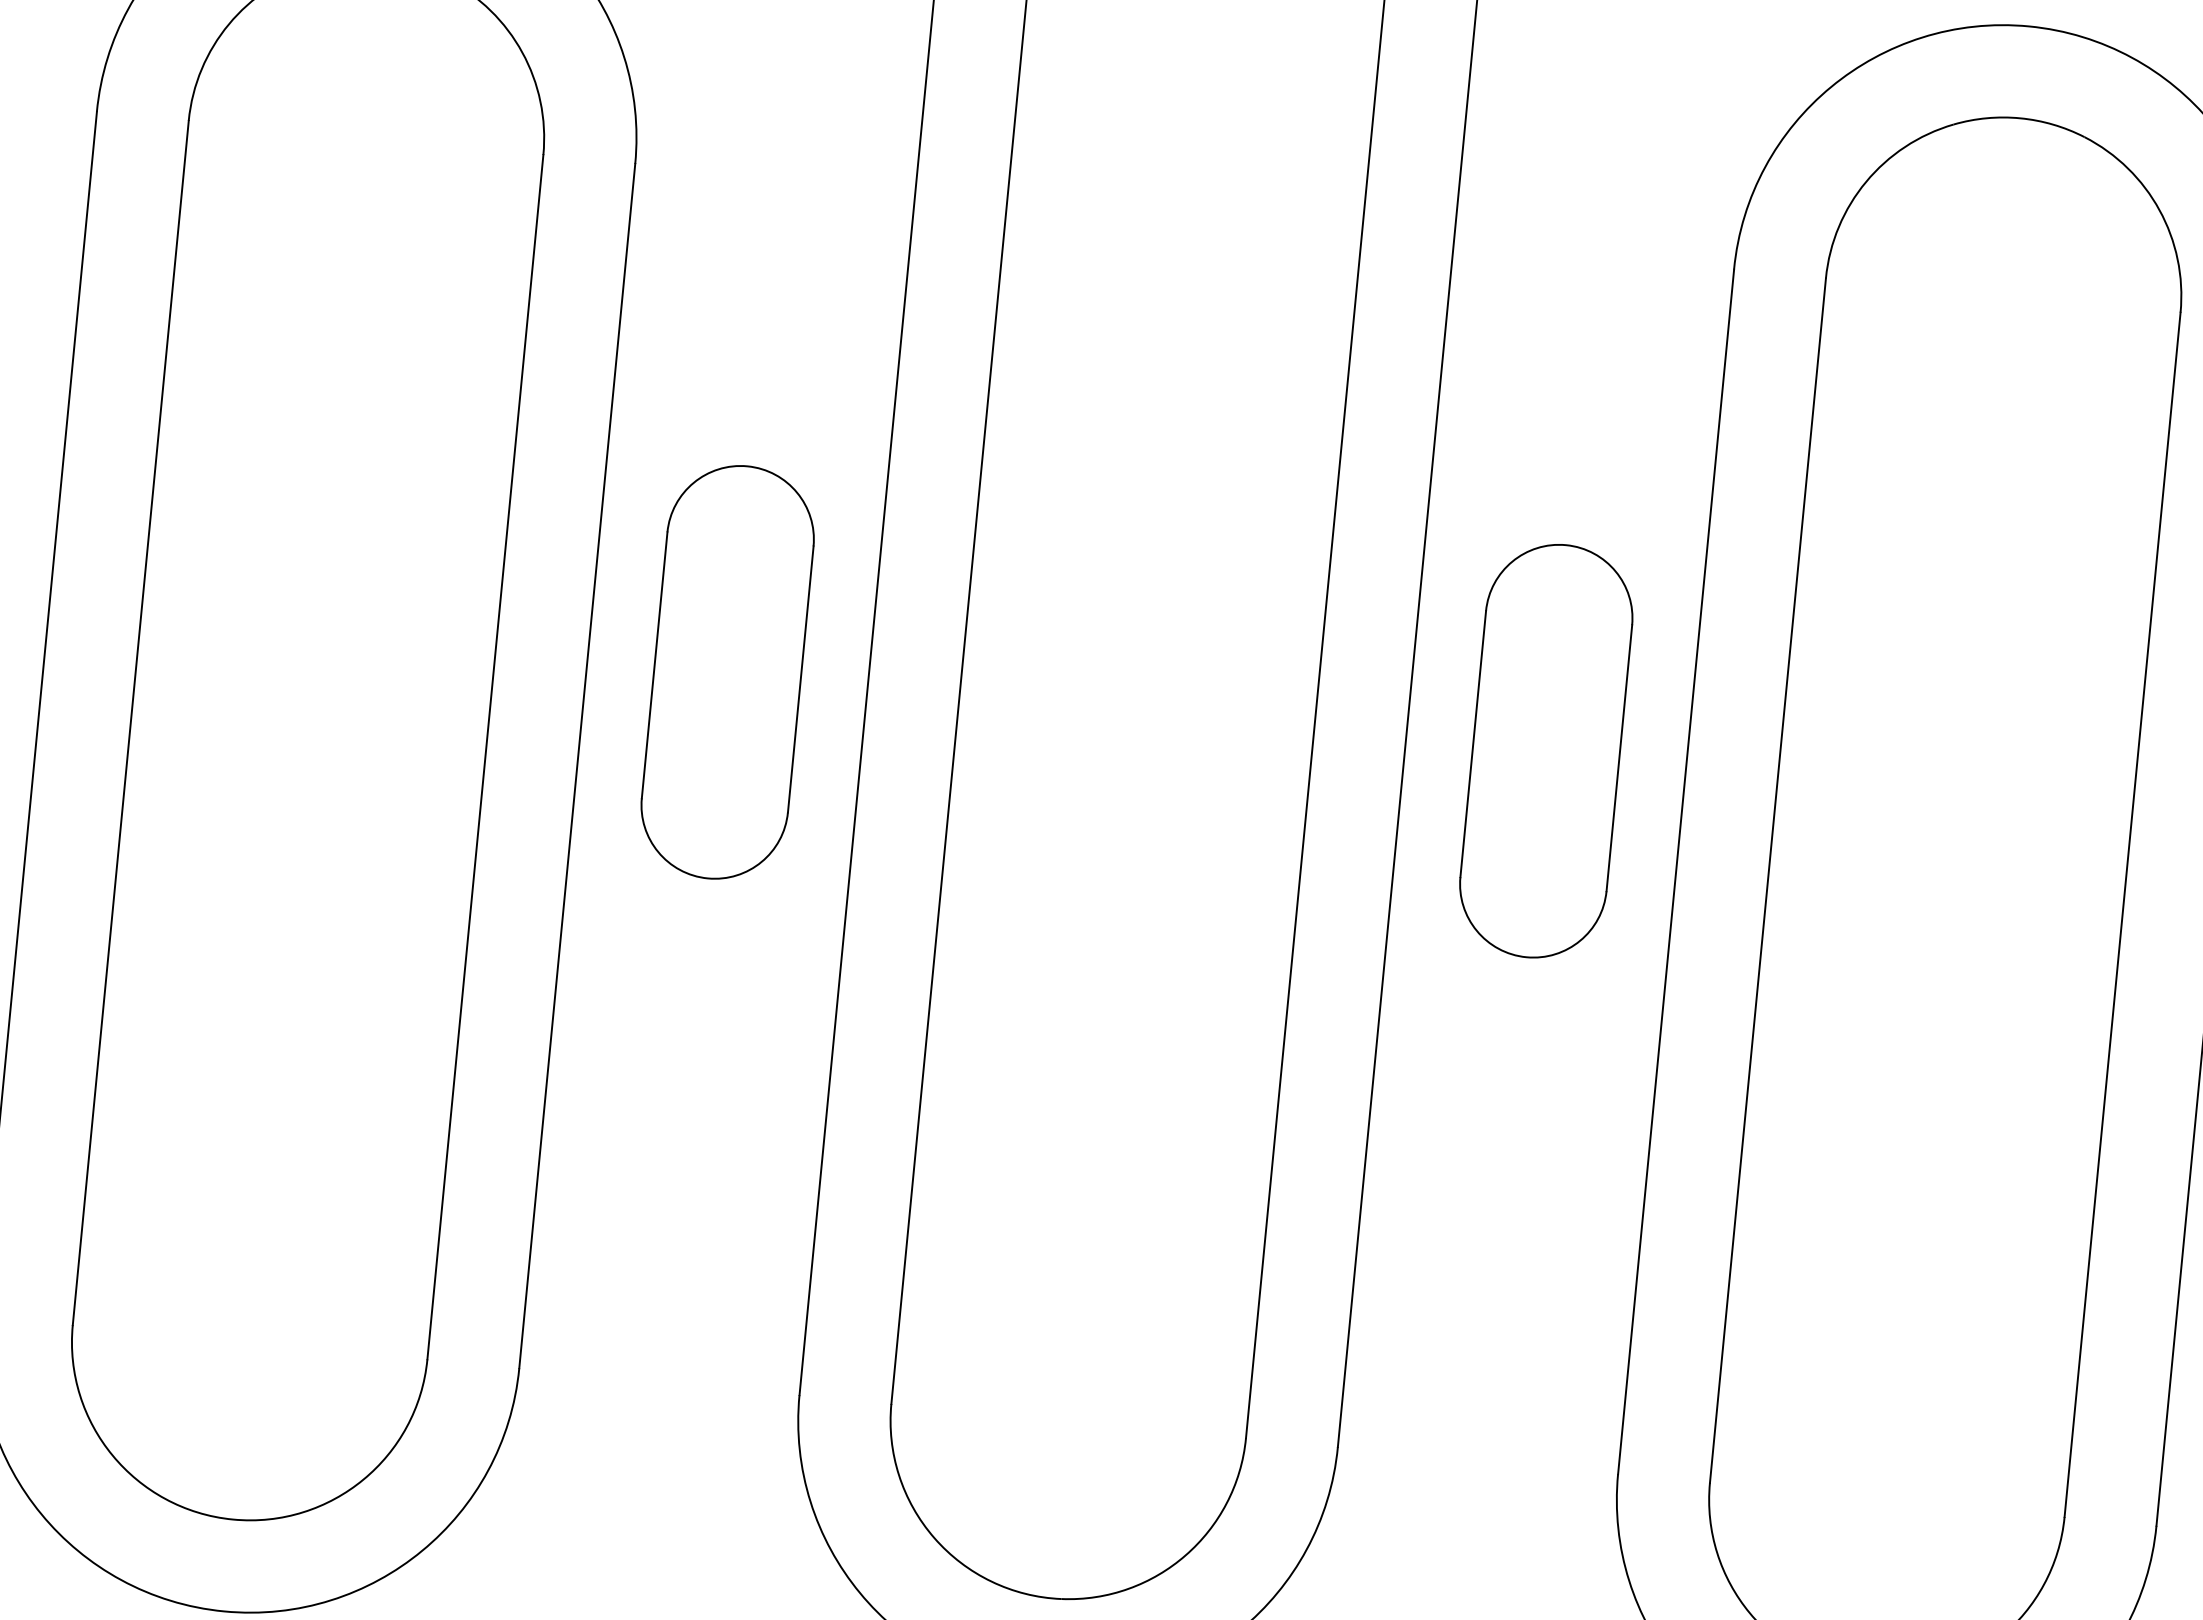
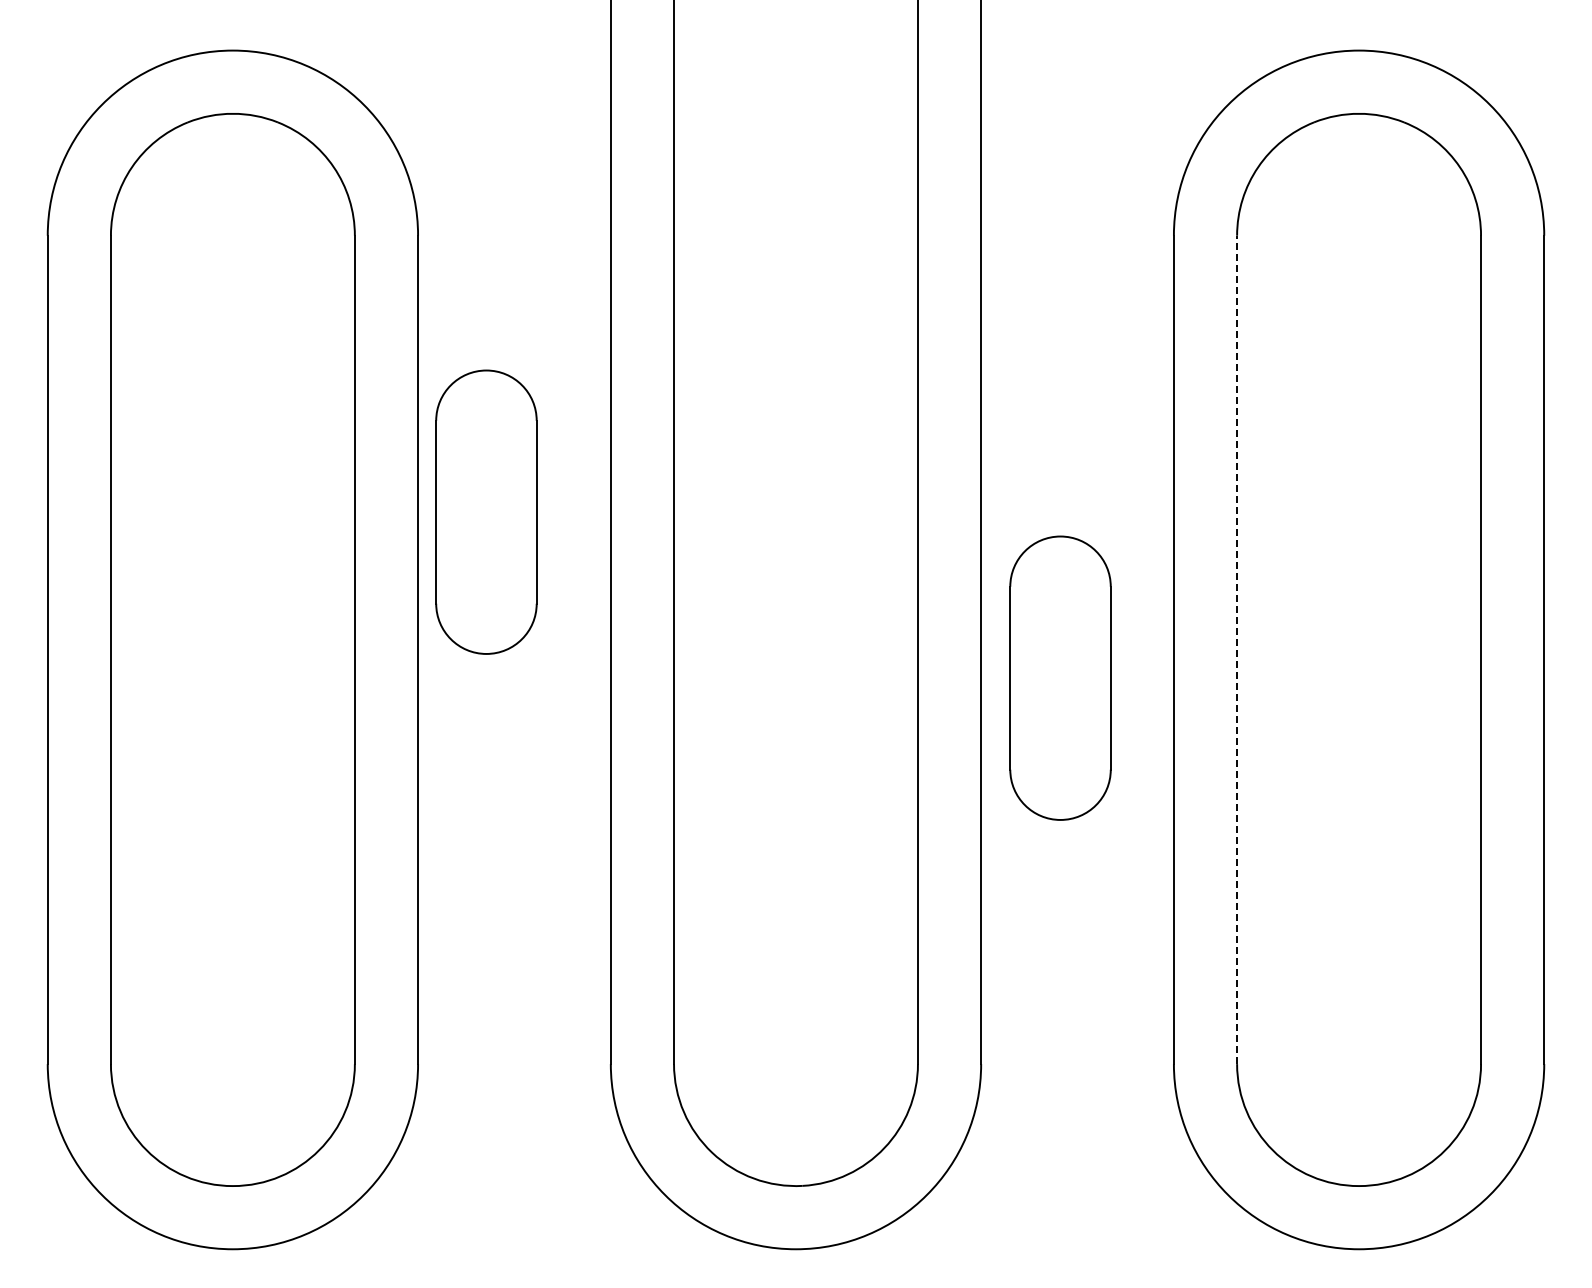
part: (727, 671) -> (486, 511), moved
part: (1546, 750) -> (1060, 677), moved
line: (1768, 880) -> (1237, 649), solid -> dashed

